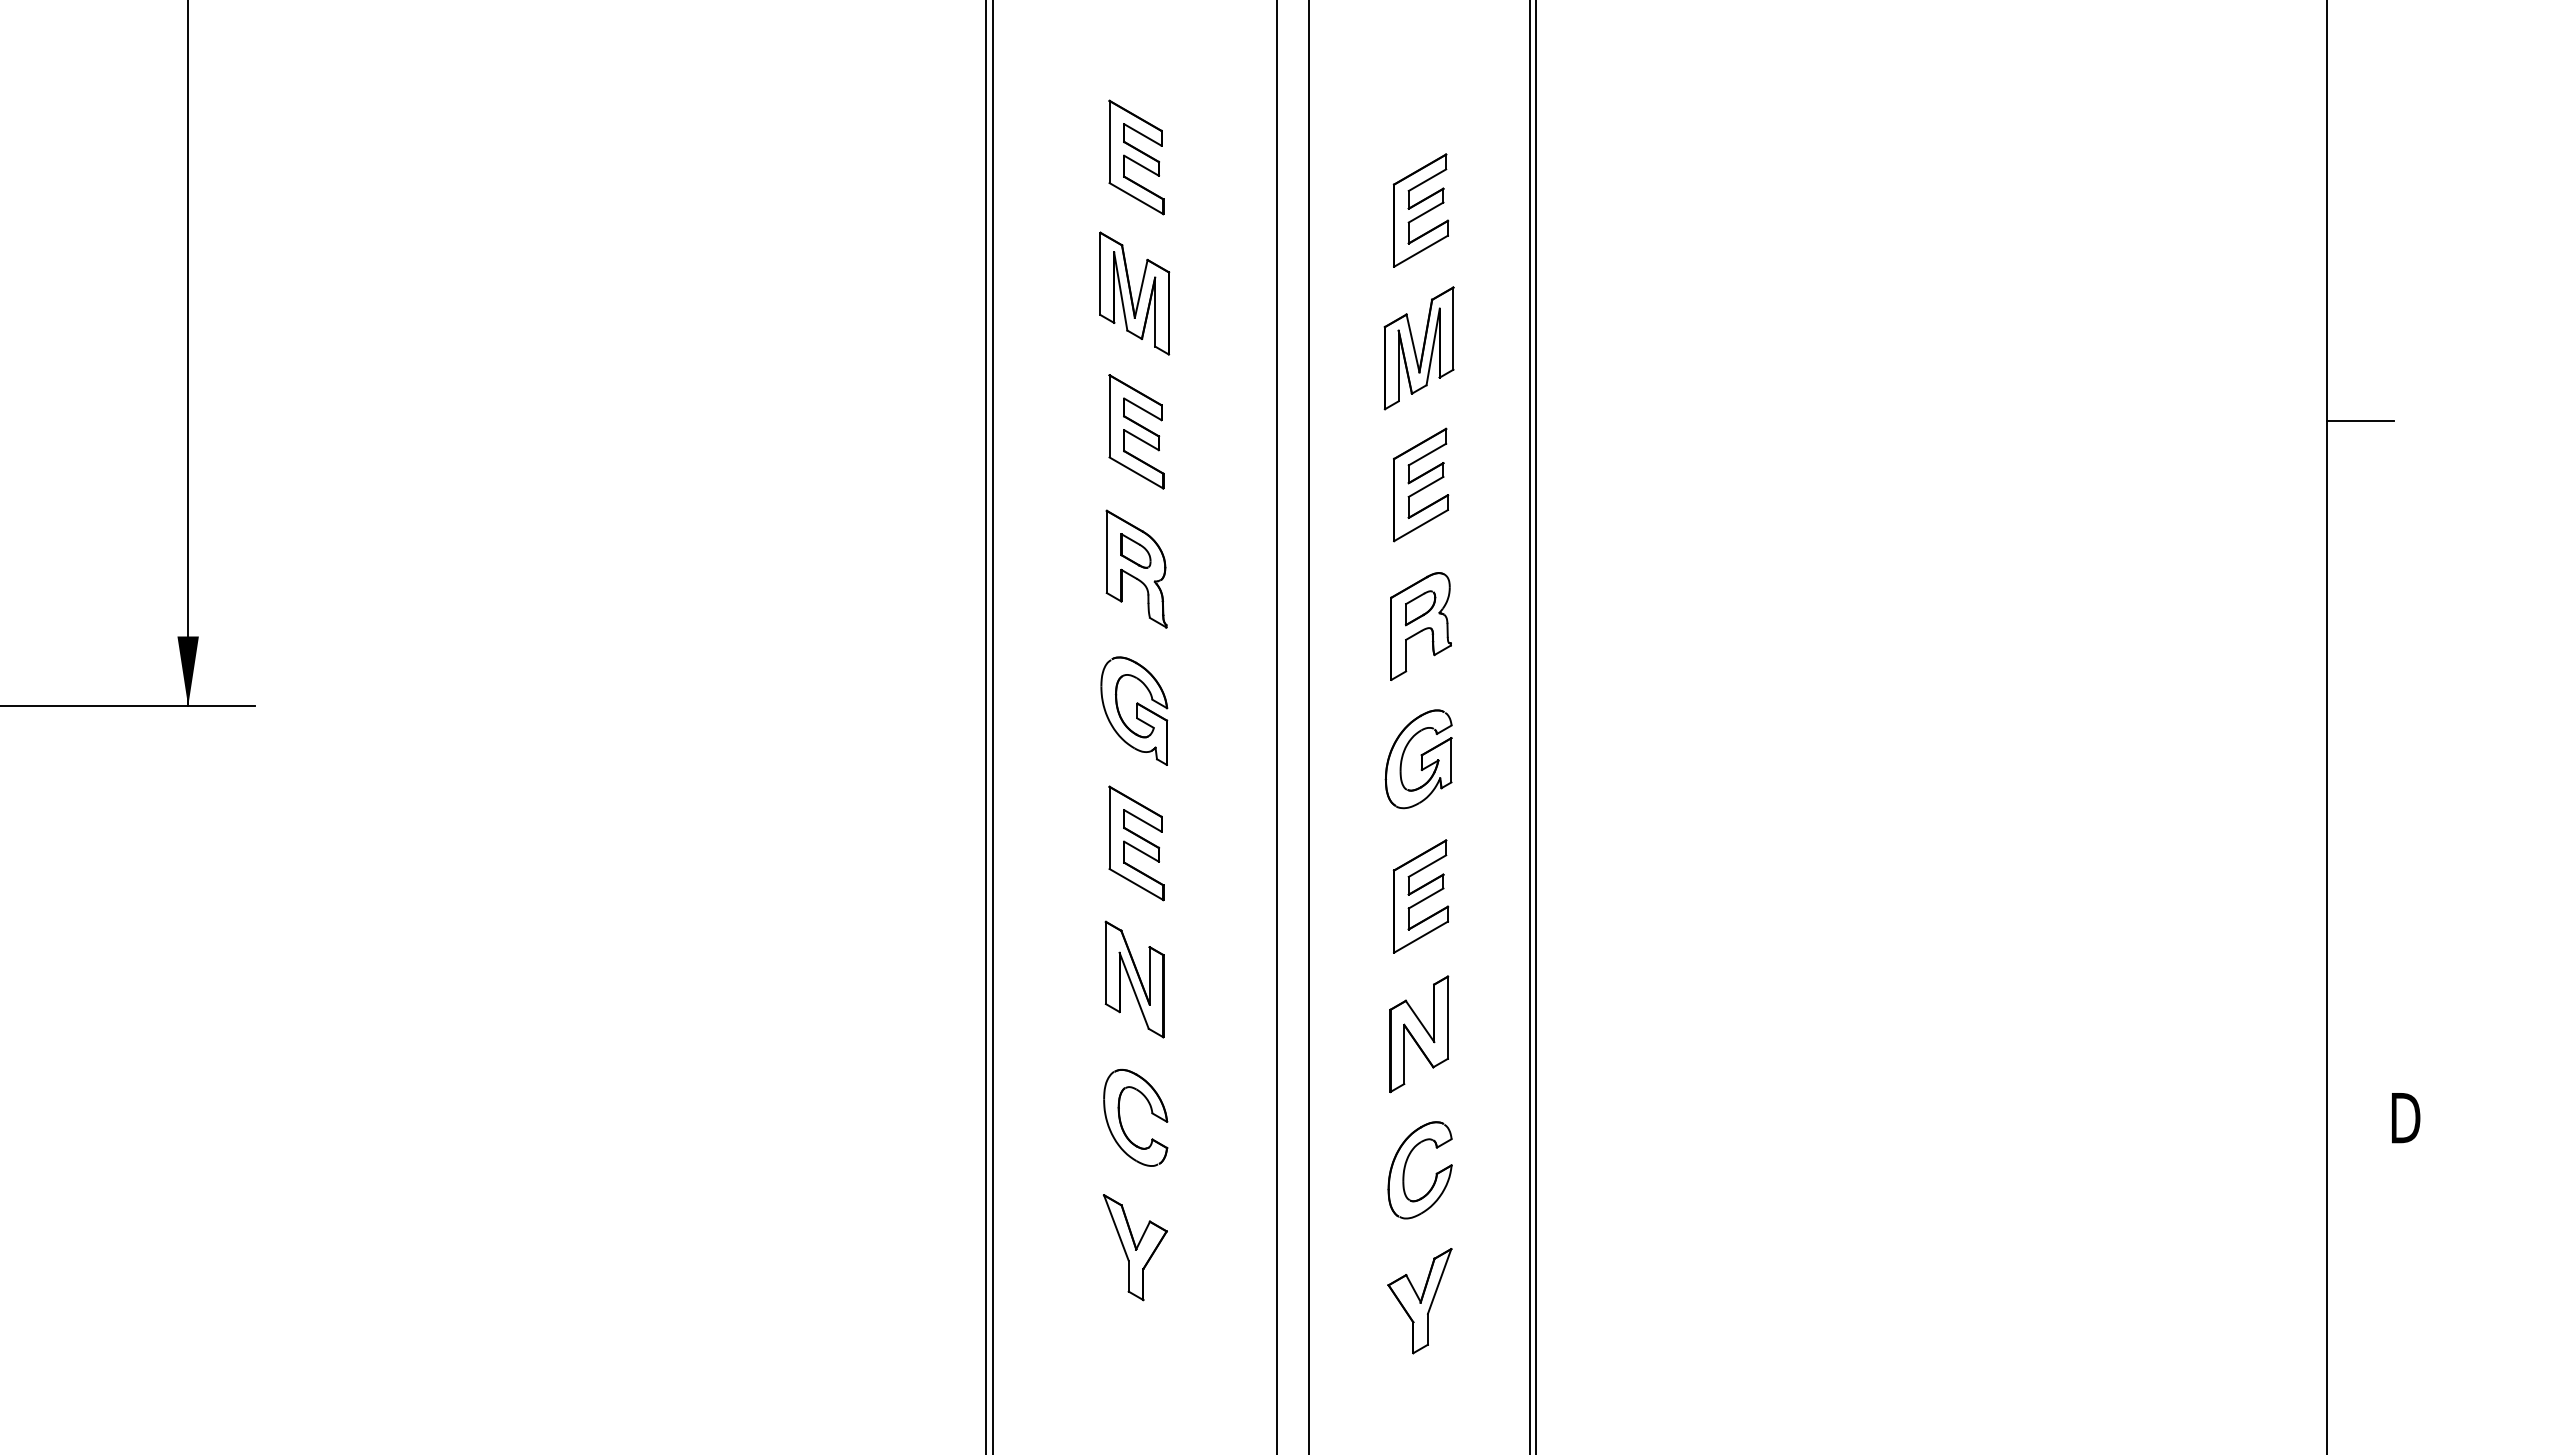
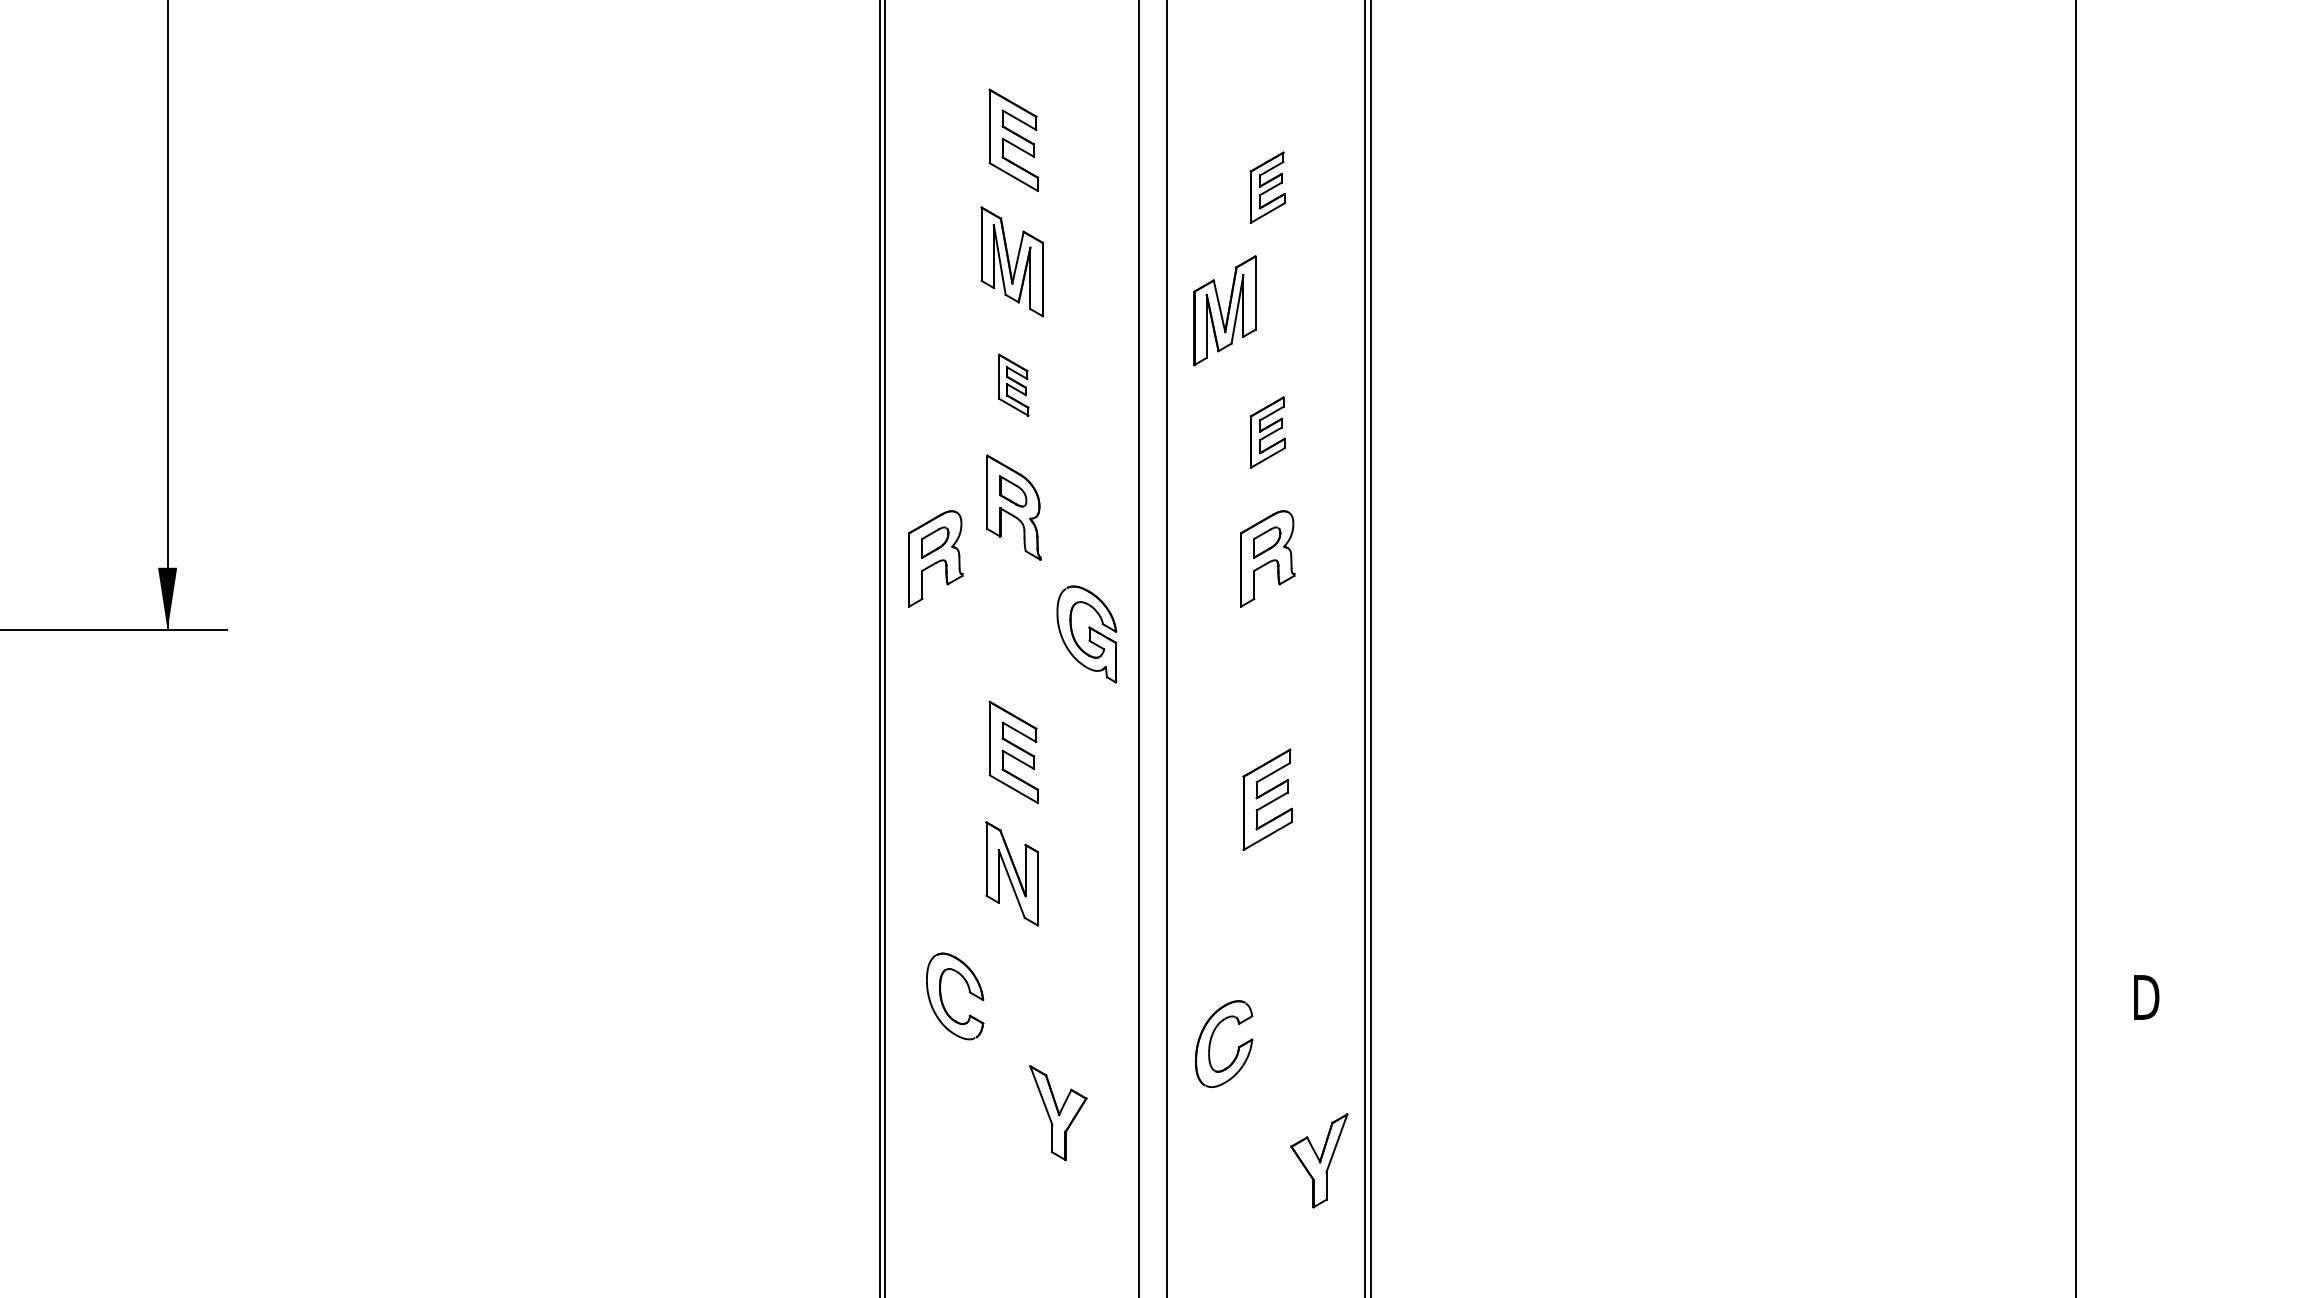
part: (1420, 210) -> (1267, 187), size x0.7
part: (1418, 348) -> (1224, 310), moved
line: (2359, 421) -> (2105, 375), removed
part: (1136, 431) -> (1013, 384), size x0.6
part: (1421, 484) -> (1268, 432), size x0.7
part: (1048, 626) -> (935, 558), added
part: (1134, 710) -> (1086, 633), moved
part: (1418, 759) -> (1265, 677), removed
part: (1419, 1034) -> (1266, 922), removed
part: (1121, 1121) -> (942, 999), moved
part: (1406, 1165) -> (1211, 1039), moved
part: (1134, 1247) -> (1057, 1112), moved
part: (1419, 1301) -> (1318, 1161), moved

